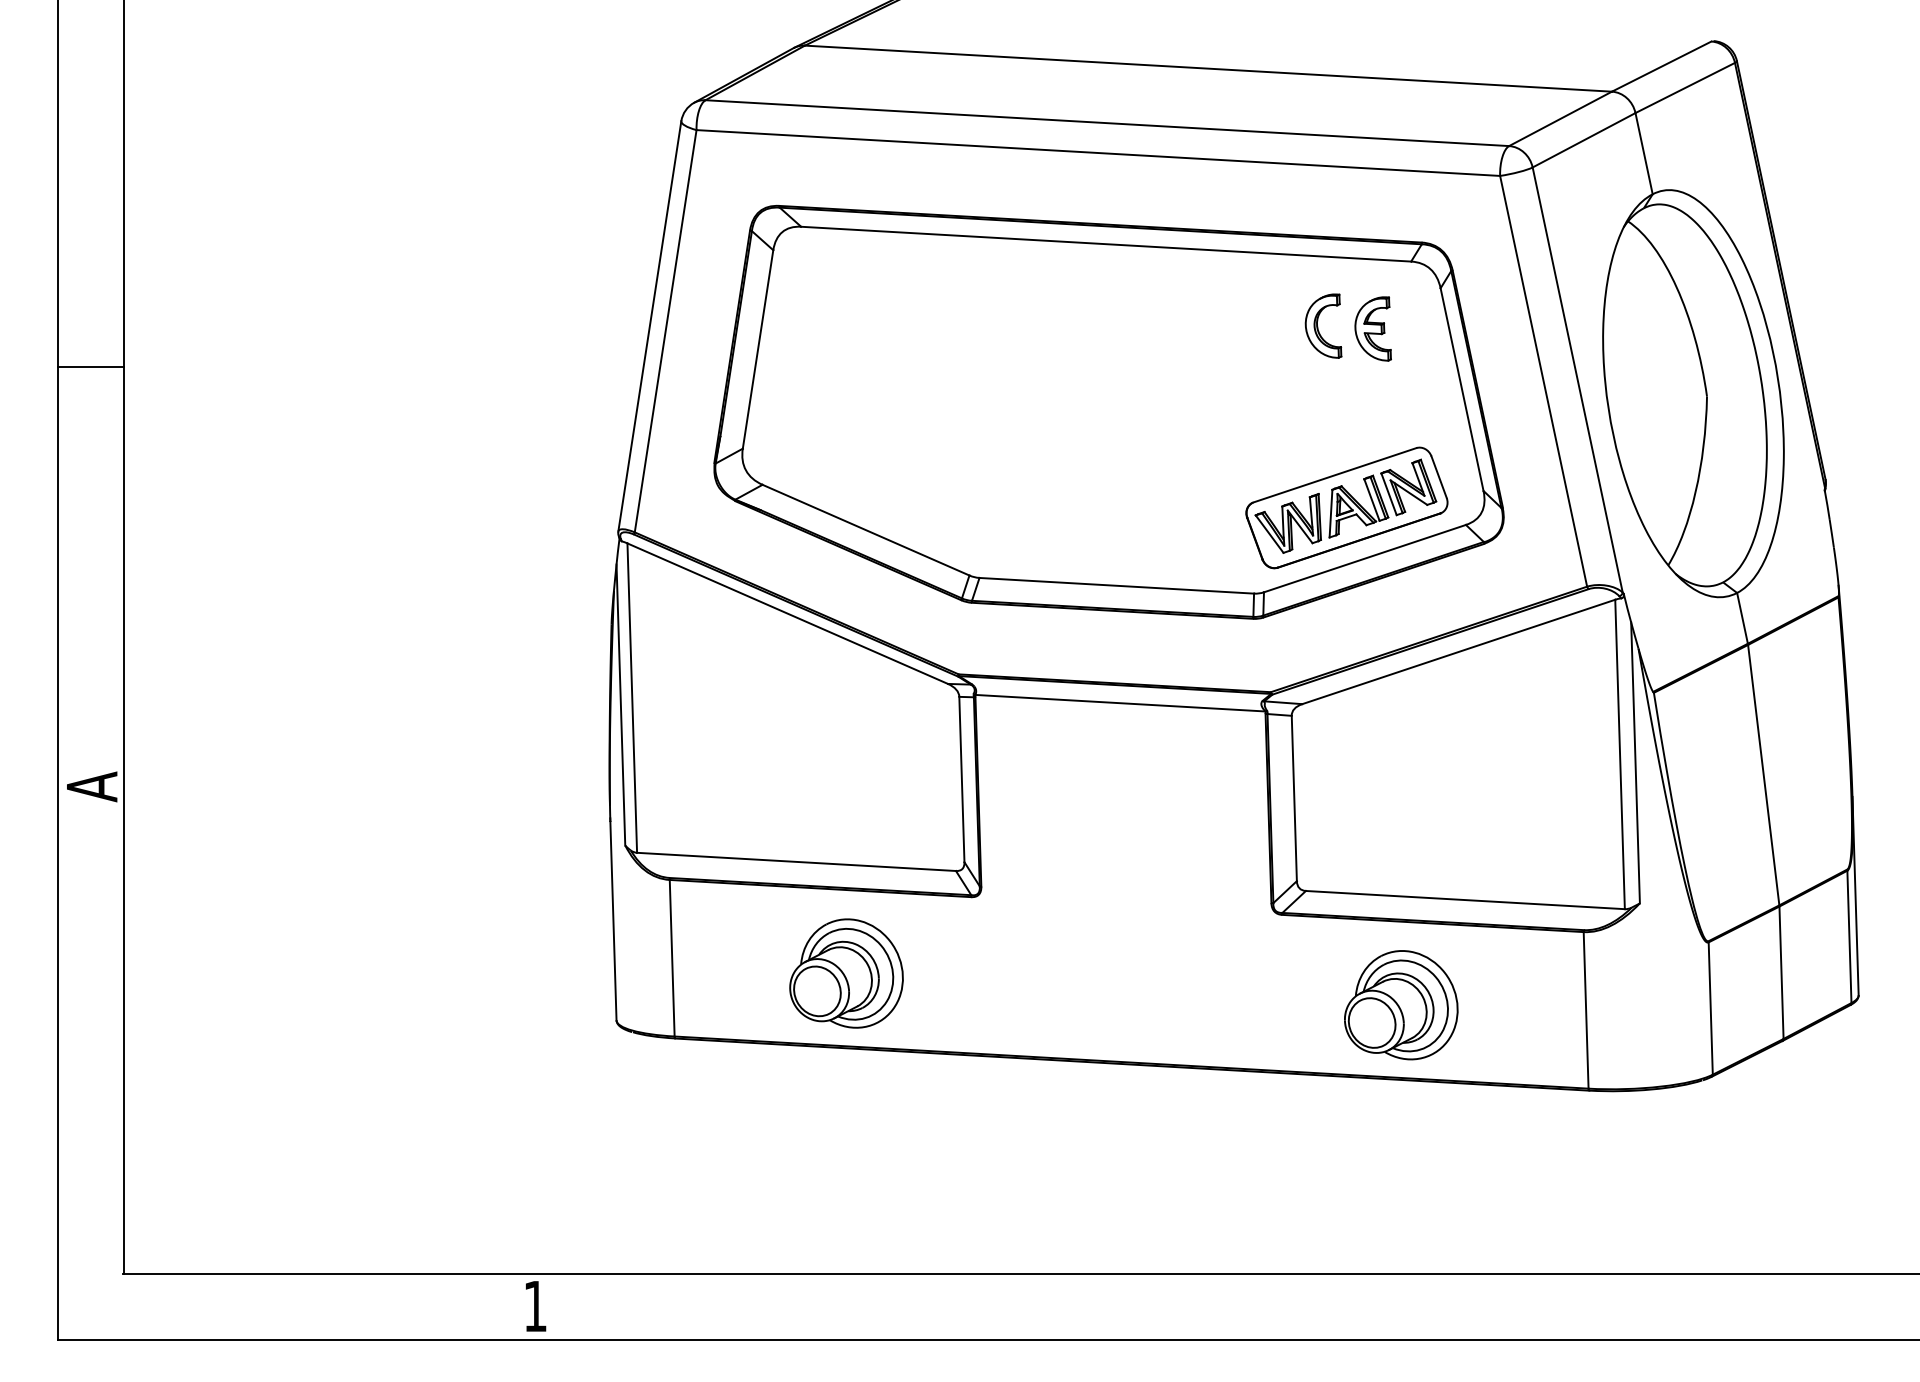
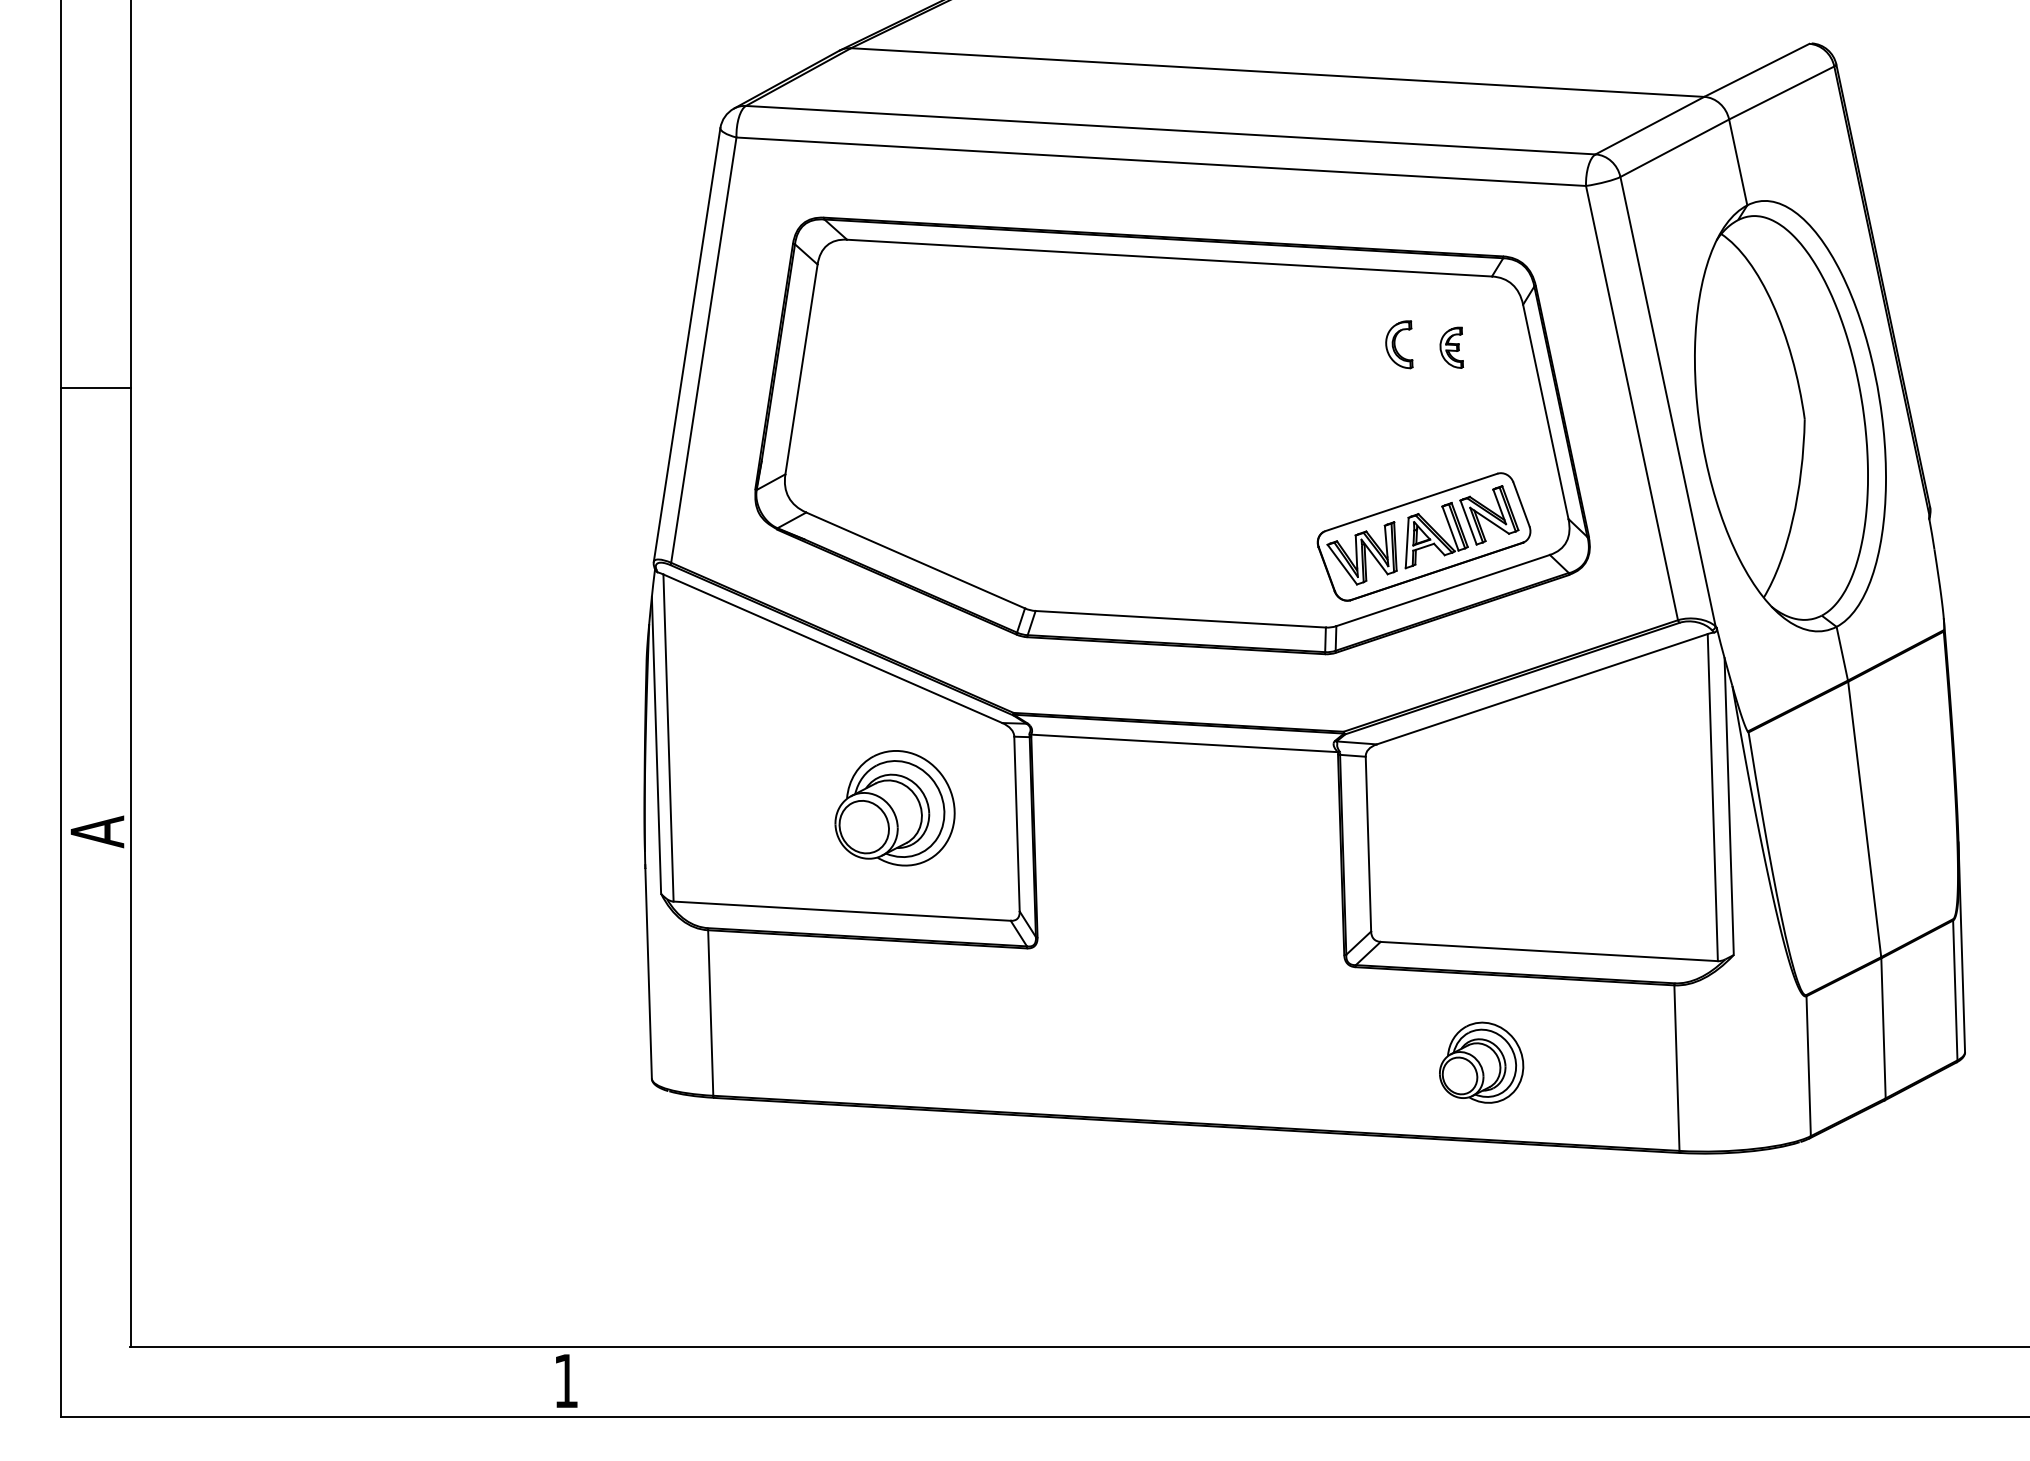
part: (1323, 325) -> (1399, 344), size x0.7
part: (1372, 328) -> (1451, 347), size x0.6
part: (846, 973) -> (895, 808), moved
part: (1401, 1005) -> (1481, 1062), size x0.7

